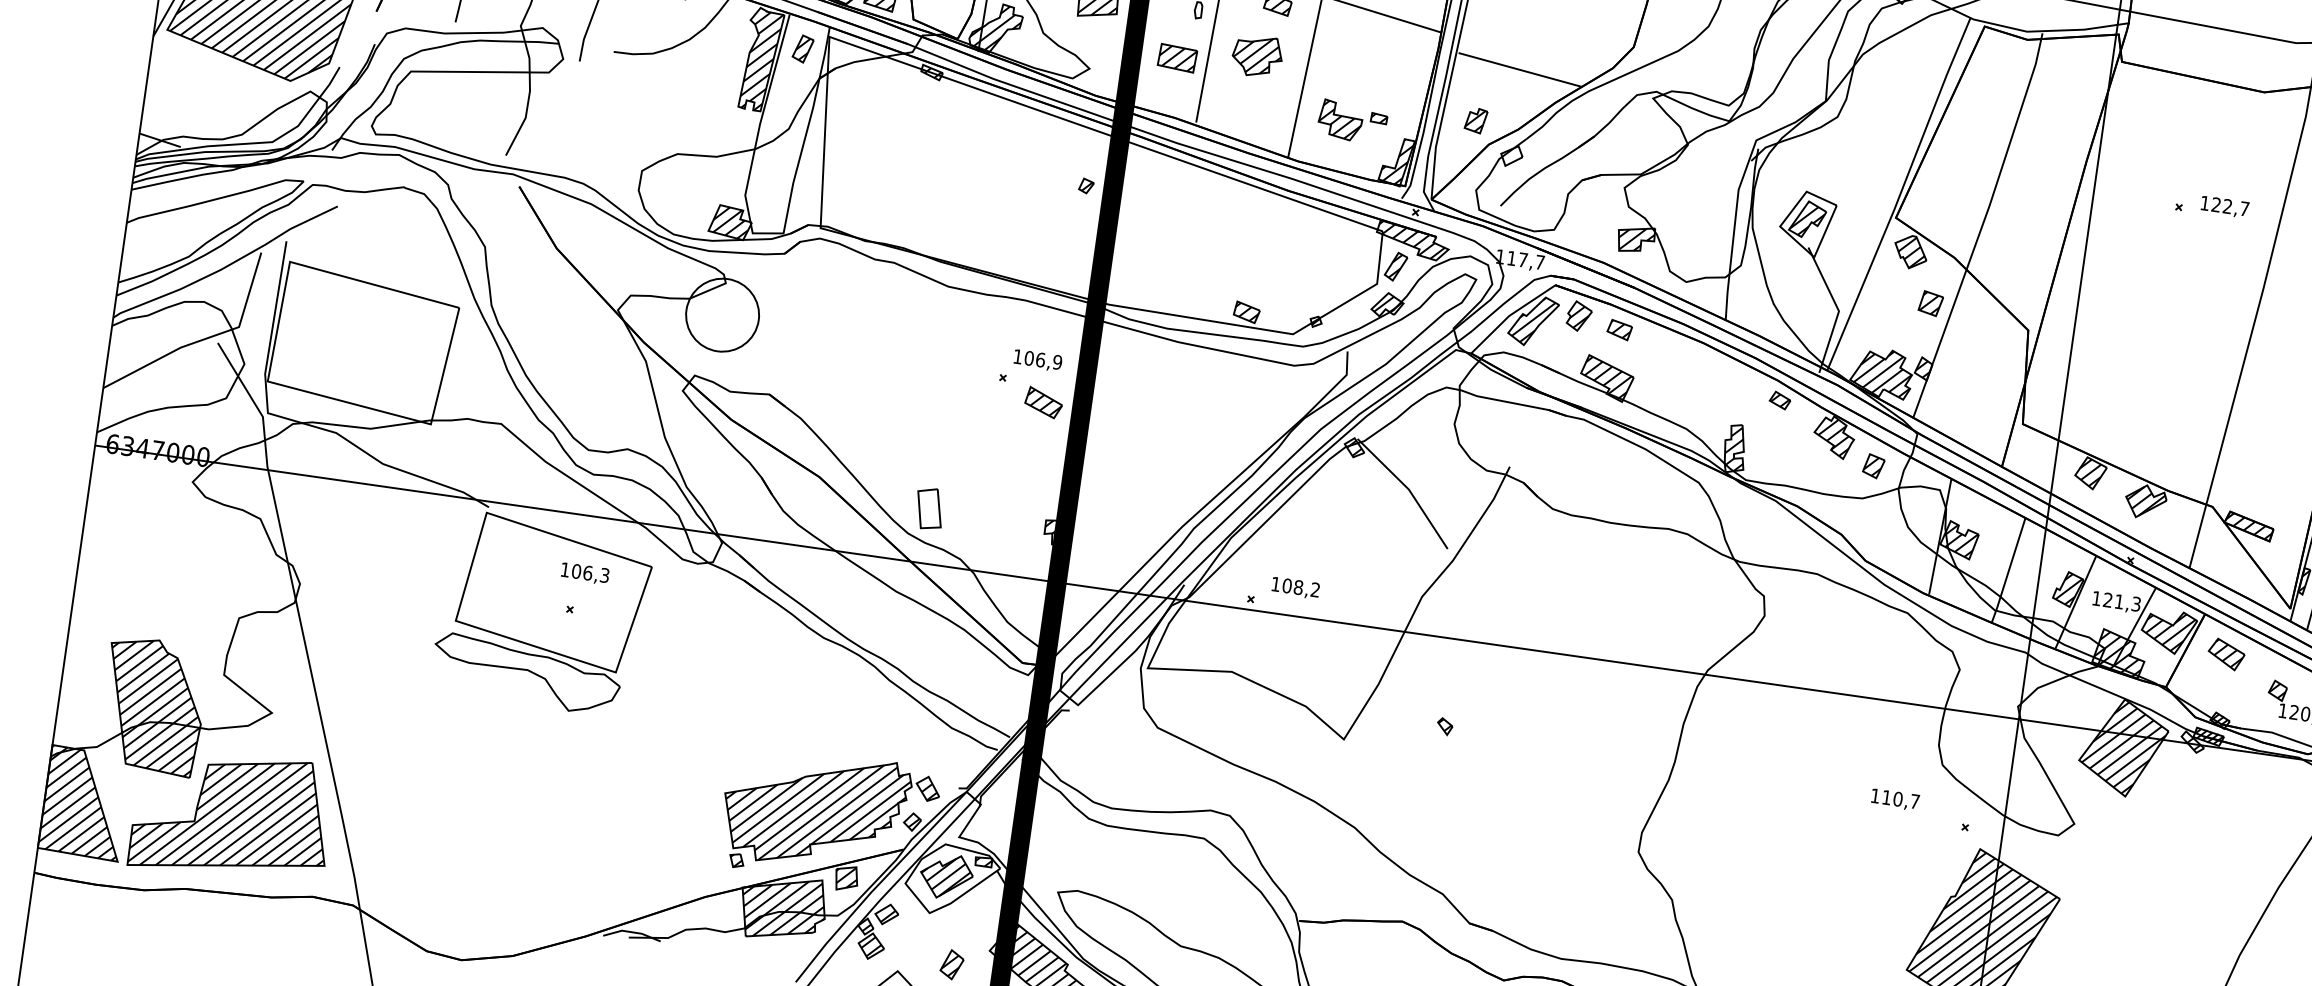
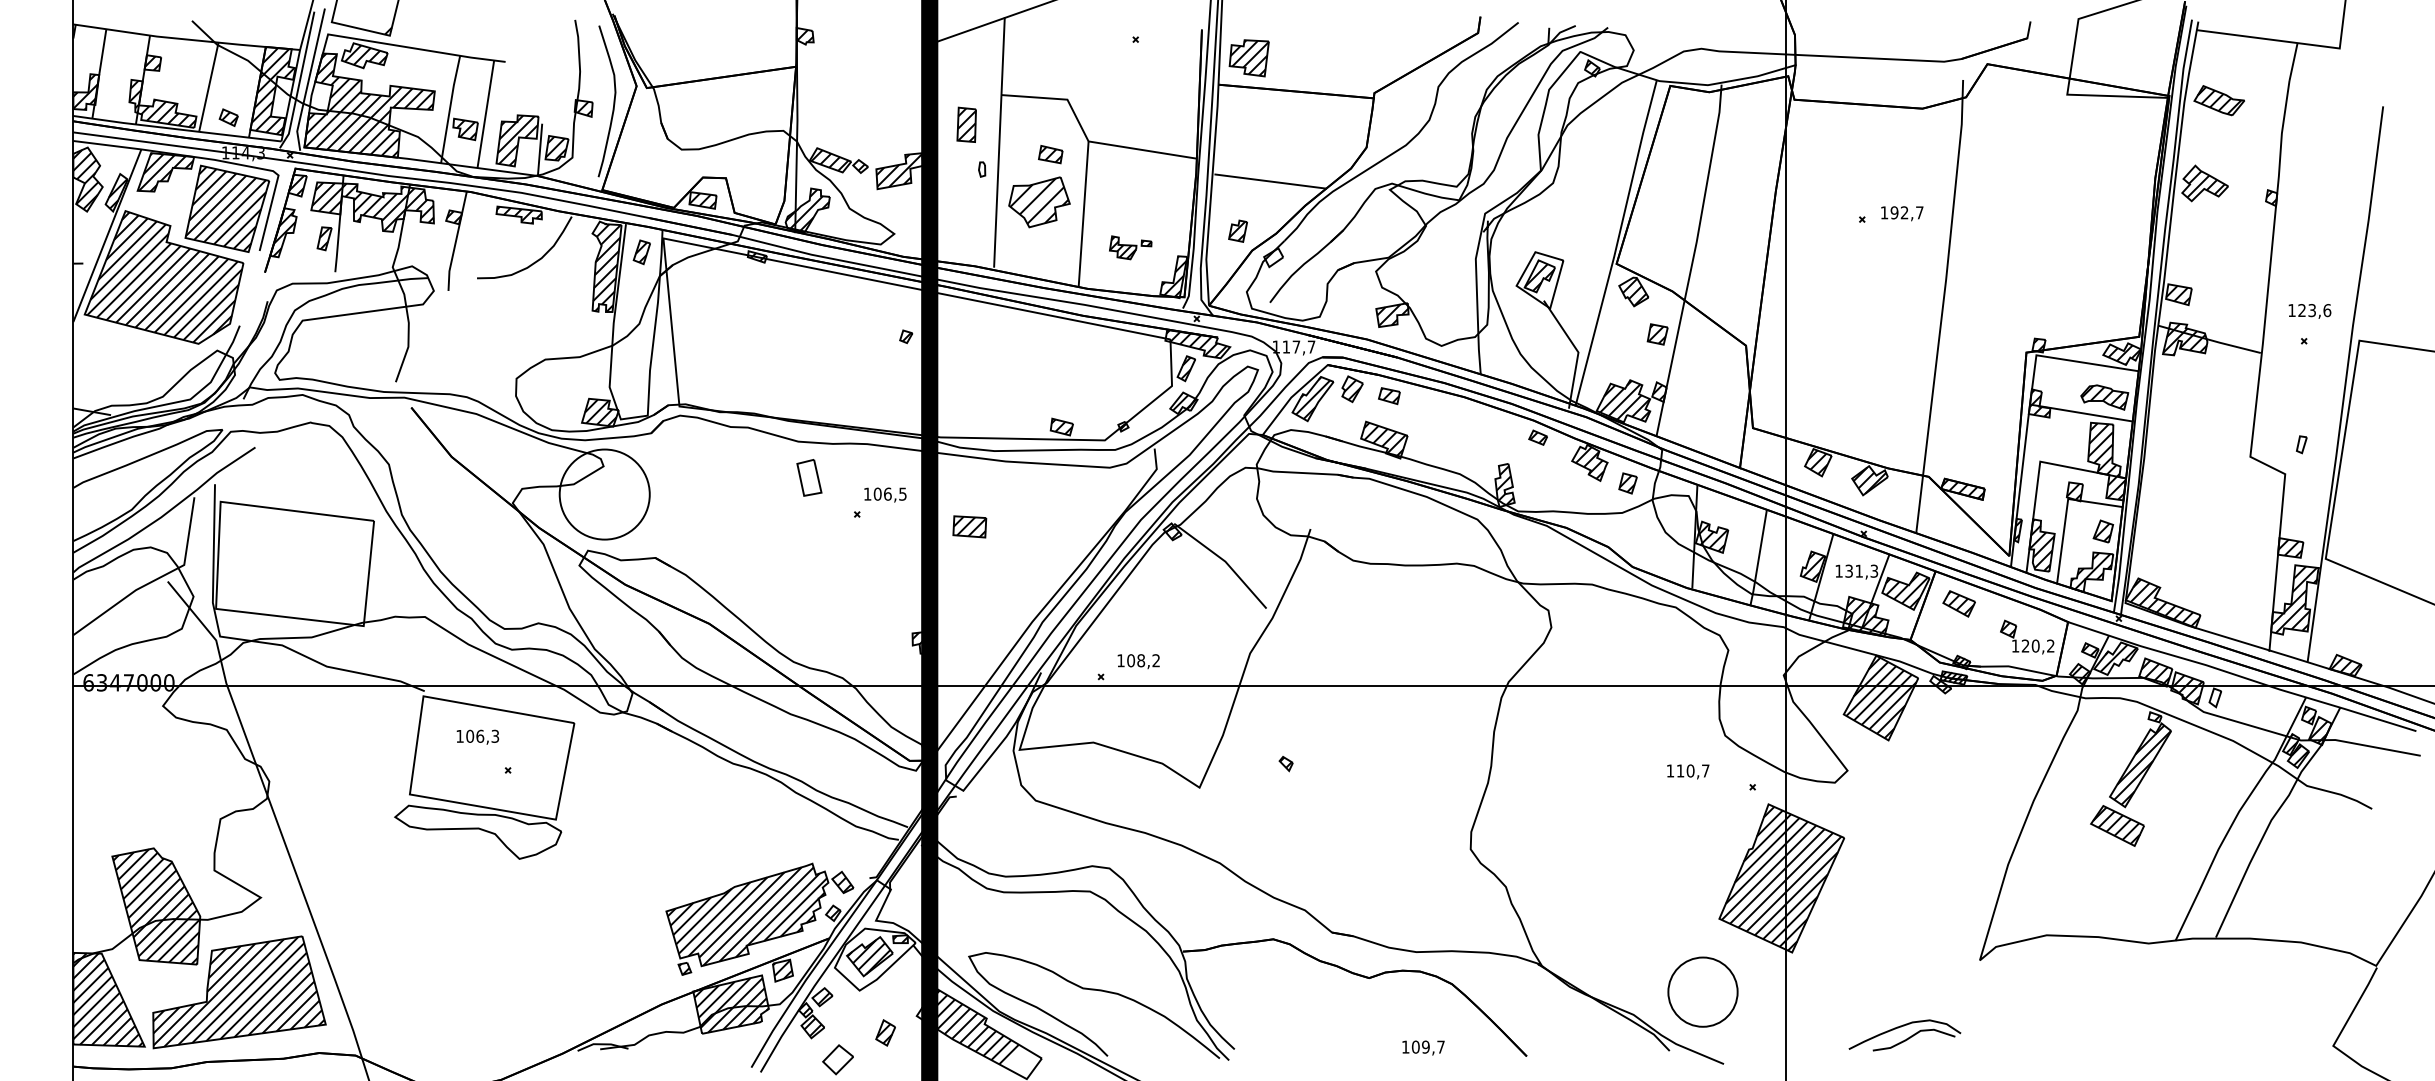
part: (1256, 55) -> (1038, 201), size x1.4
part: (1177, 57) -> (969, 526), moved
part: (1352, 121) -> (1130, 247), size x0.7
text: (2216, 204) -> (1894, 212), 122,7 -> 192,7
circle: (722, 315) -> (604, 494), size x1.4
text: (1057, 361) -> (902, 493), 106,9 -> 106,5
part: (1043, 403) -> (895, 531), removed
part: (929, 508) -> (809, 477), moved
text: (584, 572) -> (477, 736), moved
text: (2107, 600) -> (1848, 571), 121,3 -> 131,3

